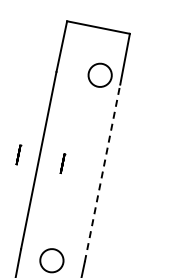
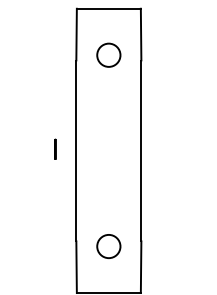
circle: (99, 74) -> (108, 54), moved
line: (62, 162) -> (100, 148), removed
line: (102, 172) -> (141, 150), dashed -> solid

